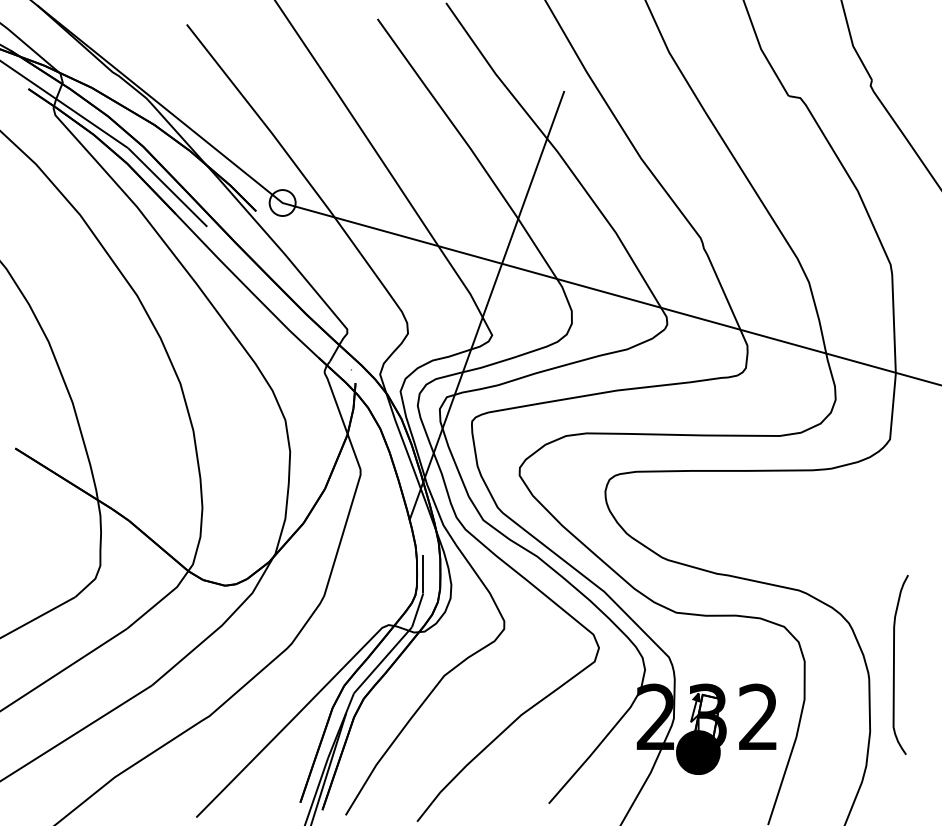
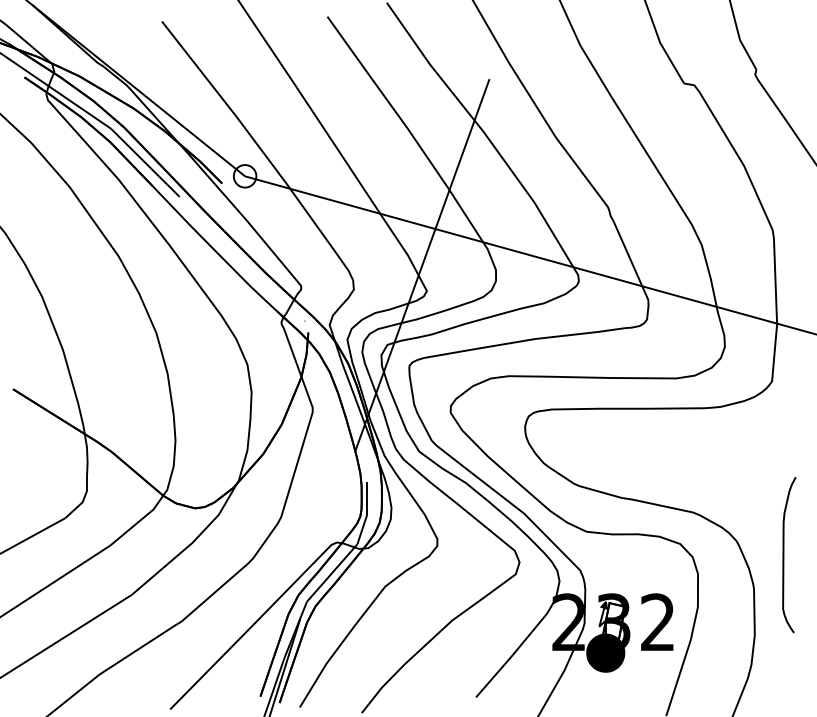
curve: (895, 665) -> (784, 555), moved

